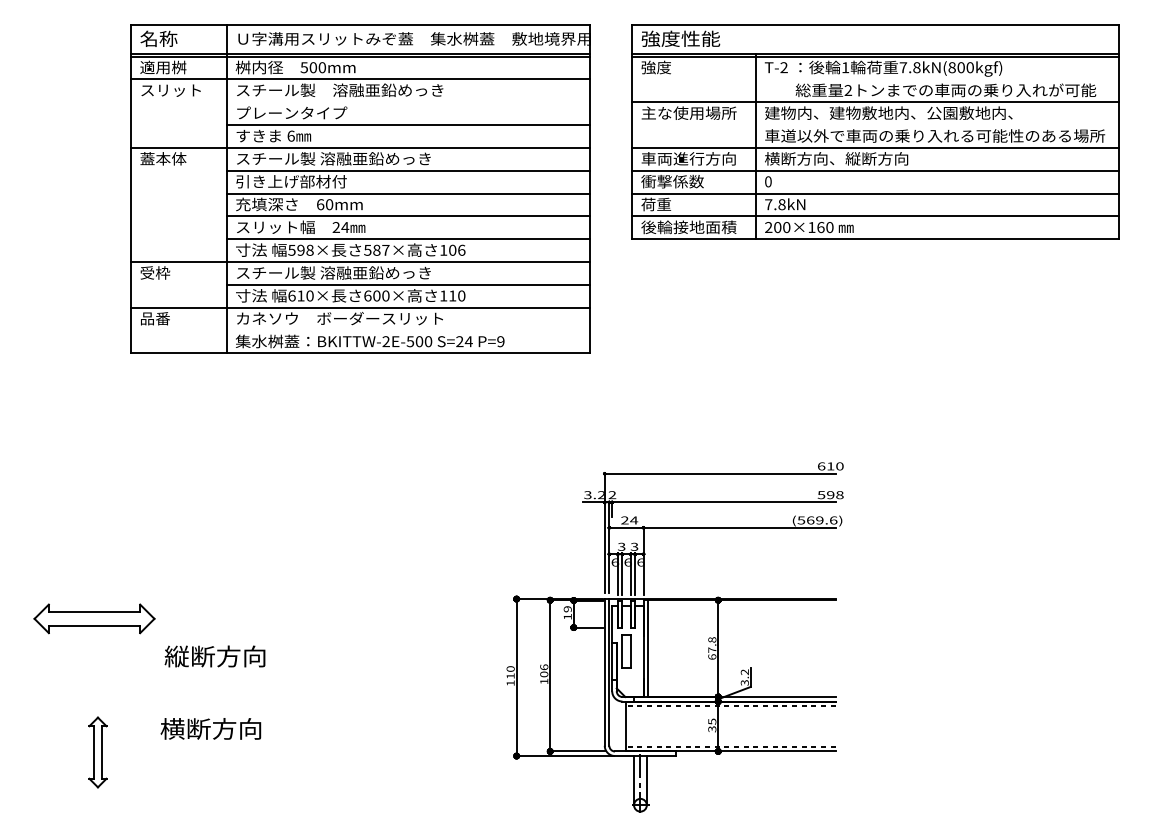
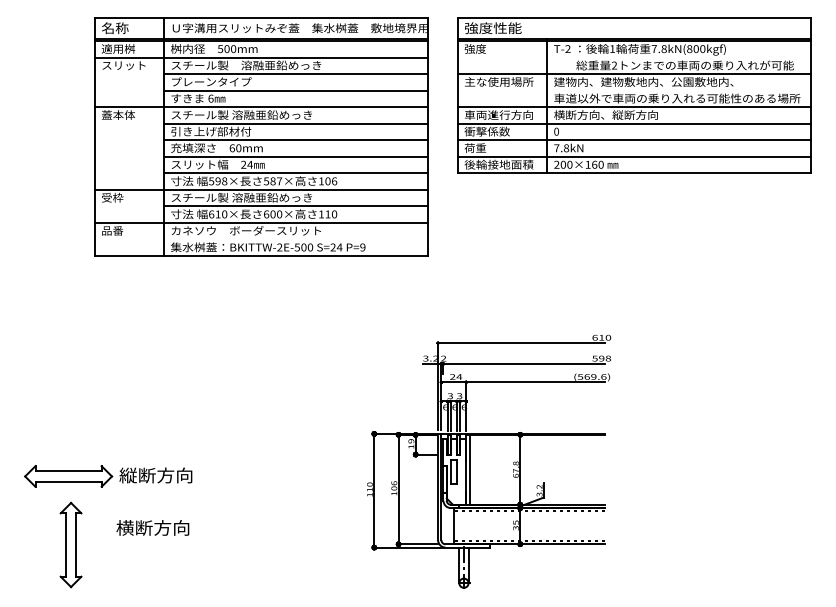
line: (408, 102) -> (295, 74), added
part: (94, 618) -> (68, 476), moved
part: (97, 752) -> (70, 545), size x1.67

